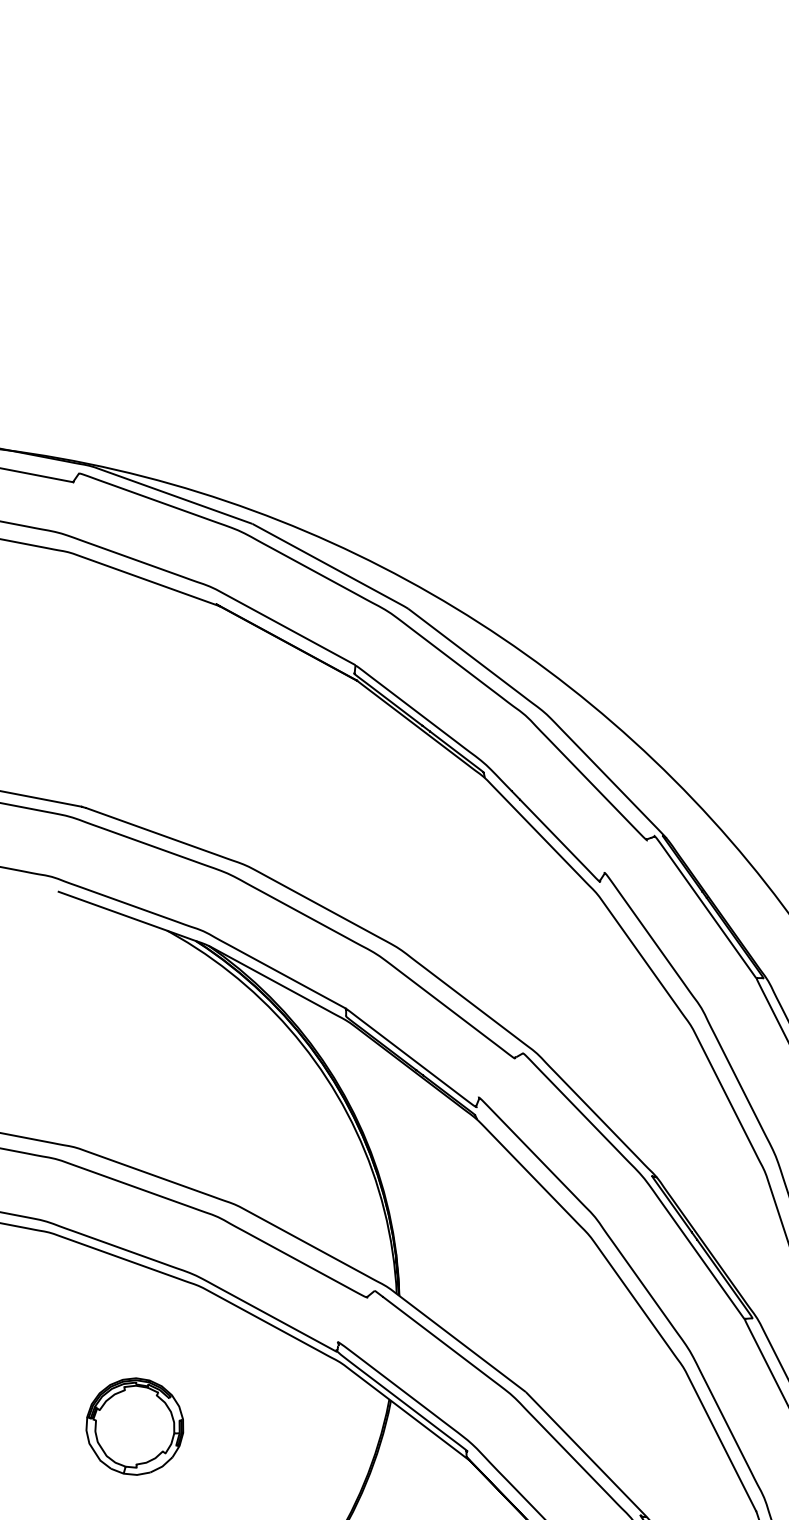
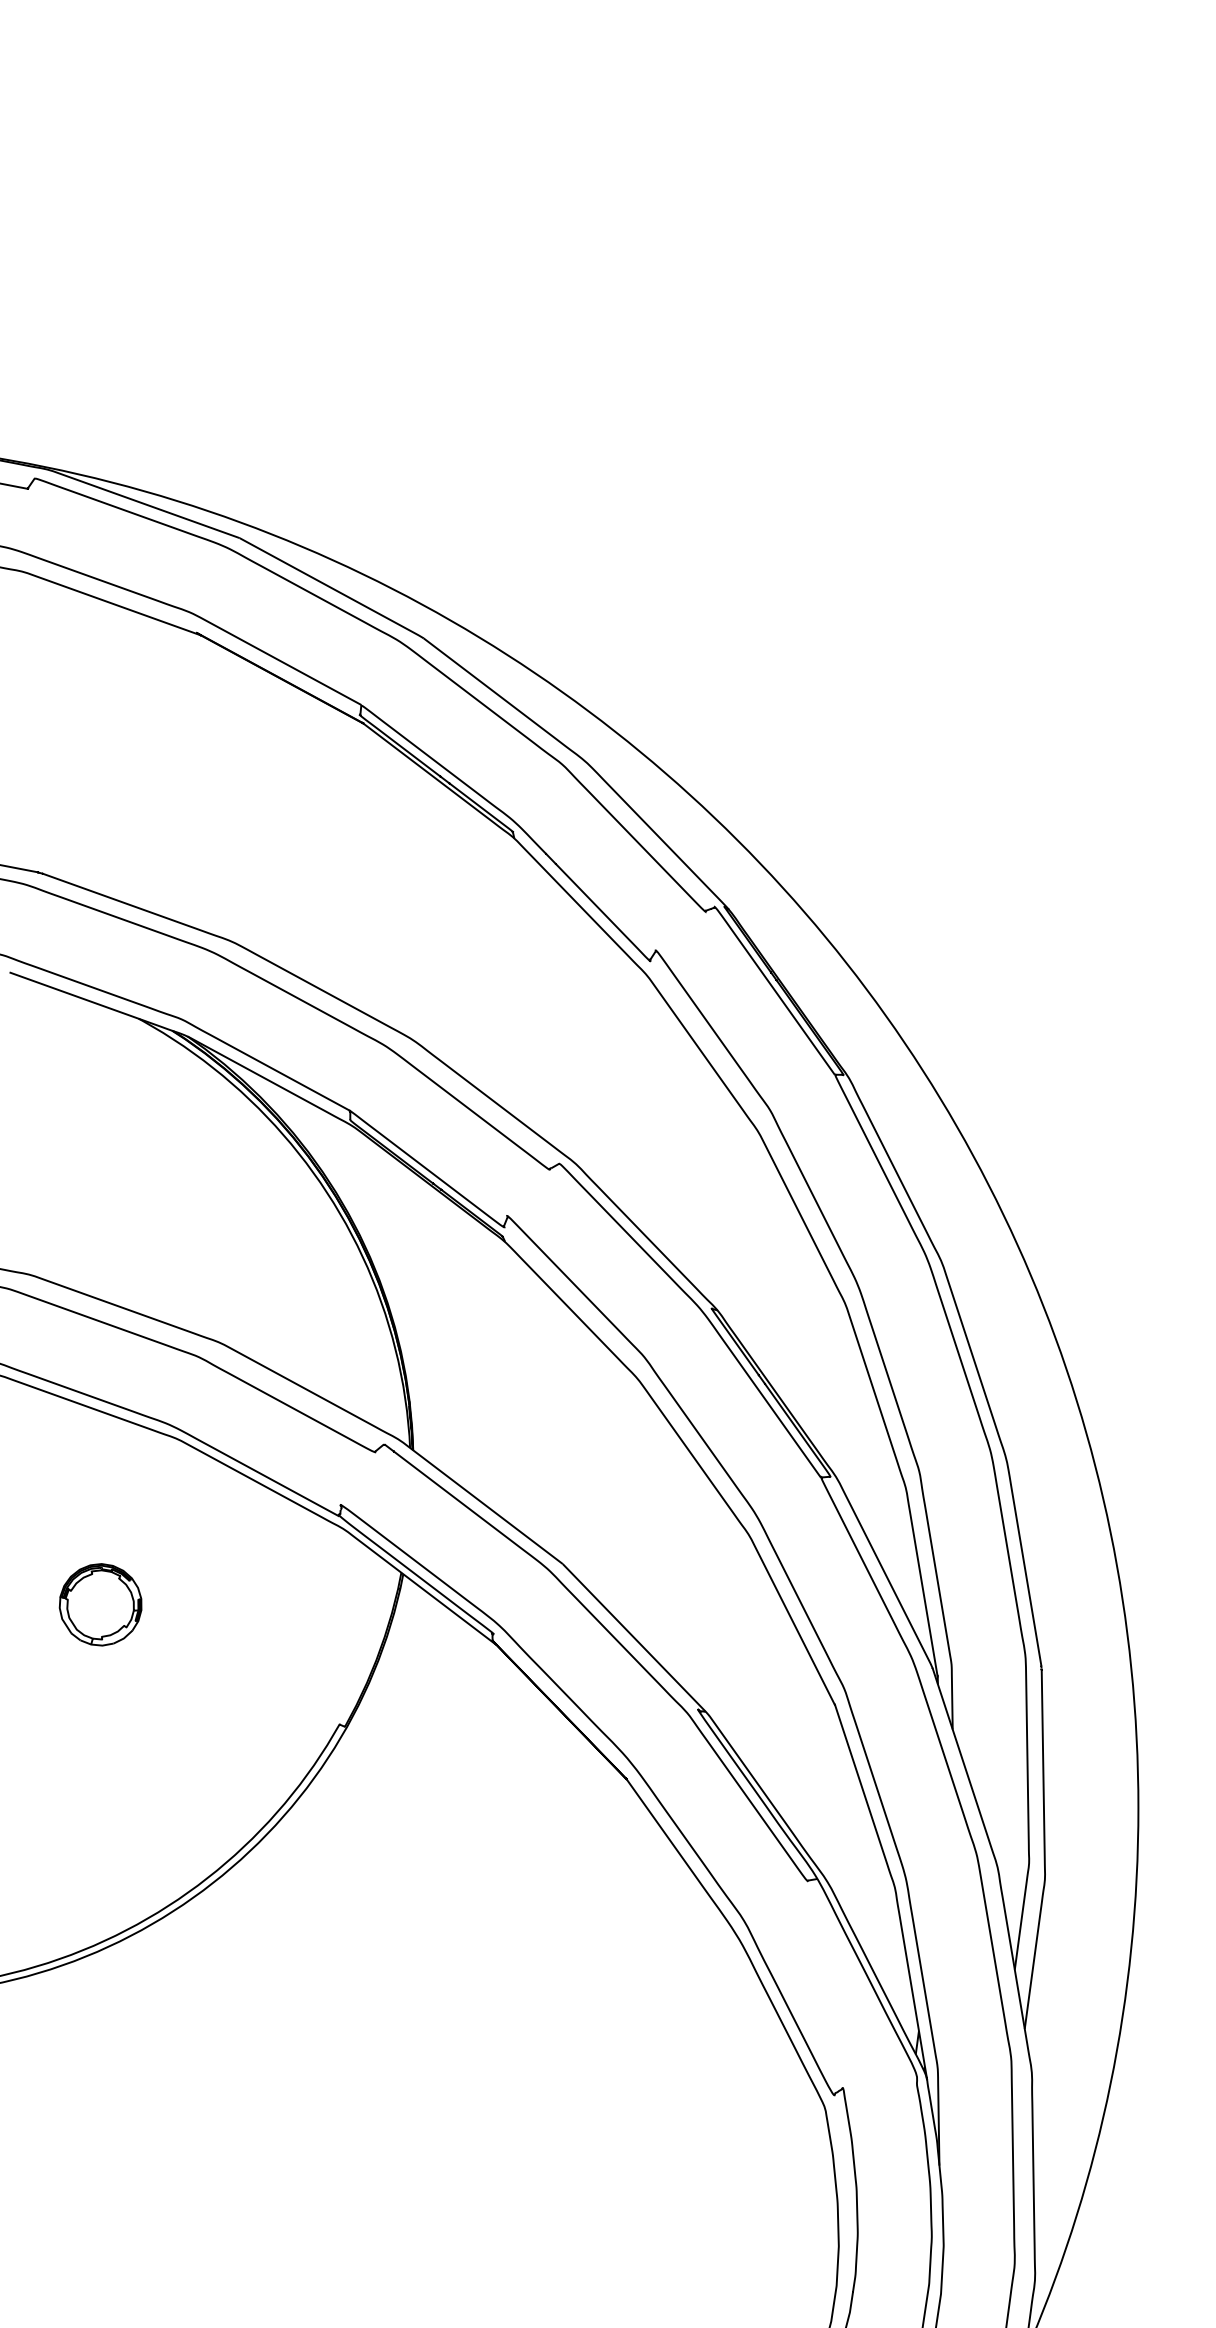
part: (134, 1426) -> (100, 1604), size x0.71

